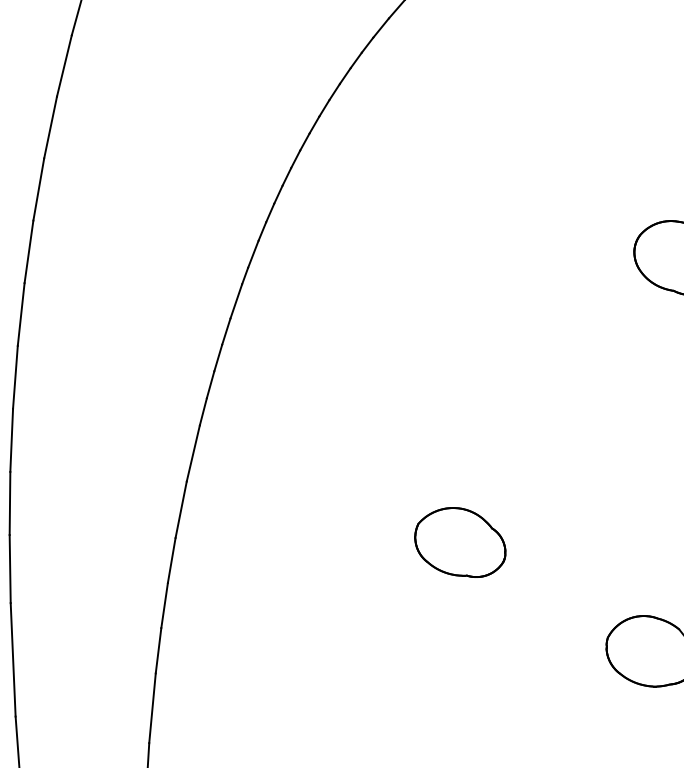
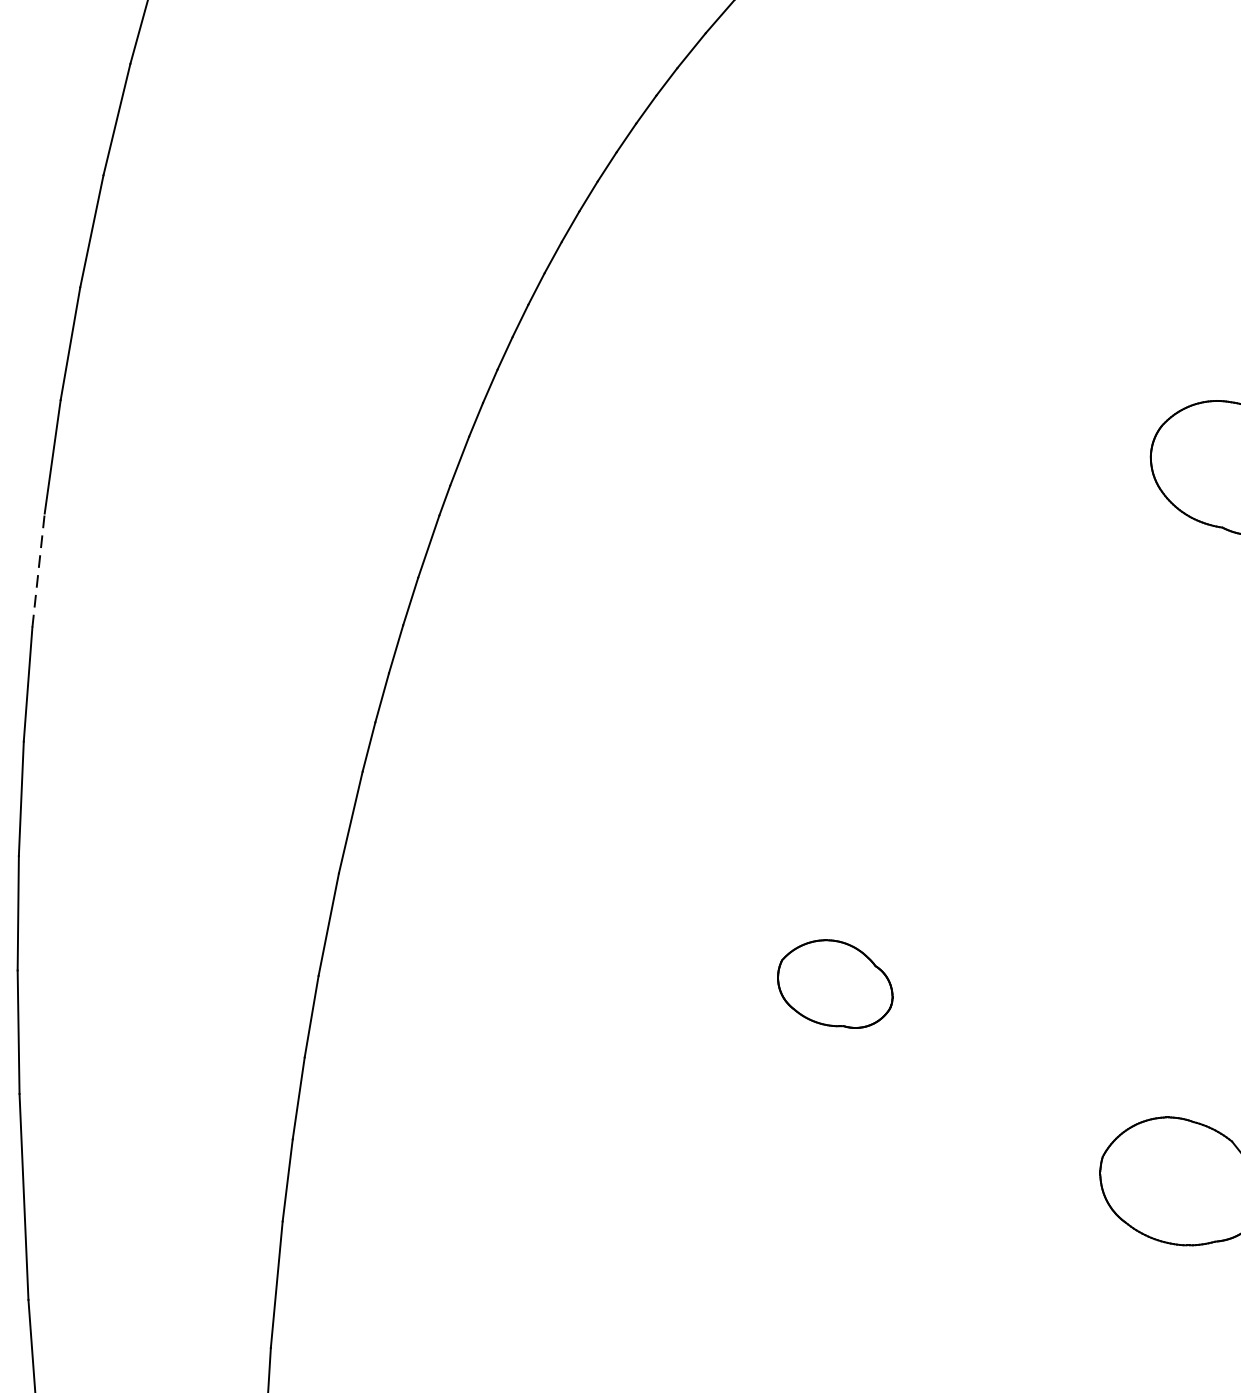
line: (21, 314) -> (39, 570), solid -> dashed
part: (460, 542) -> (835, 984), size x0.7

